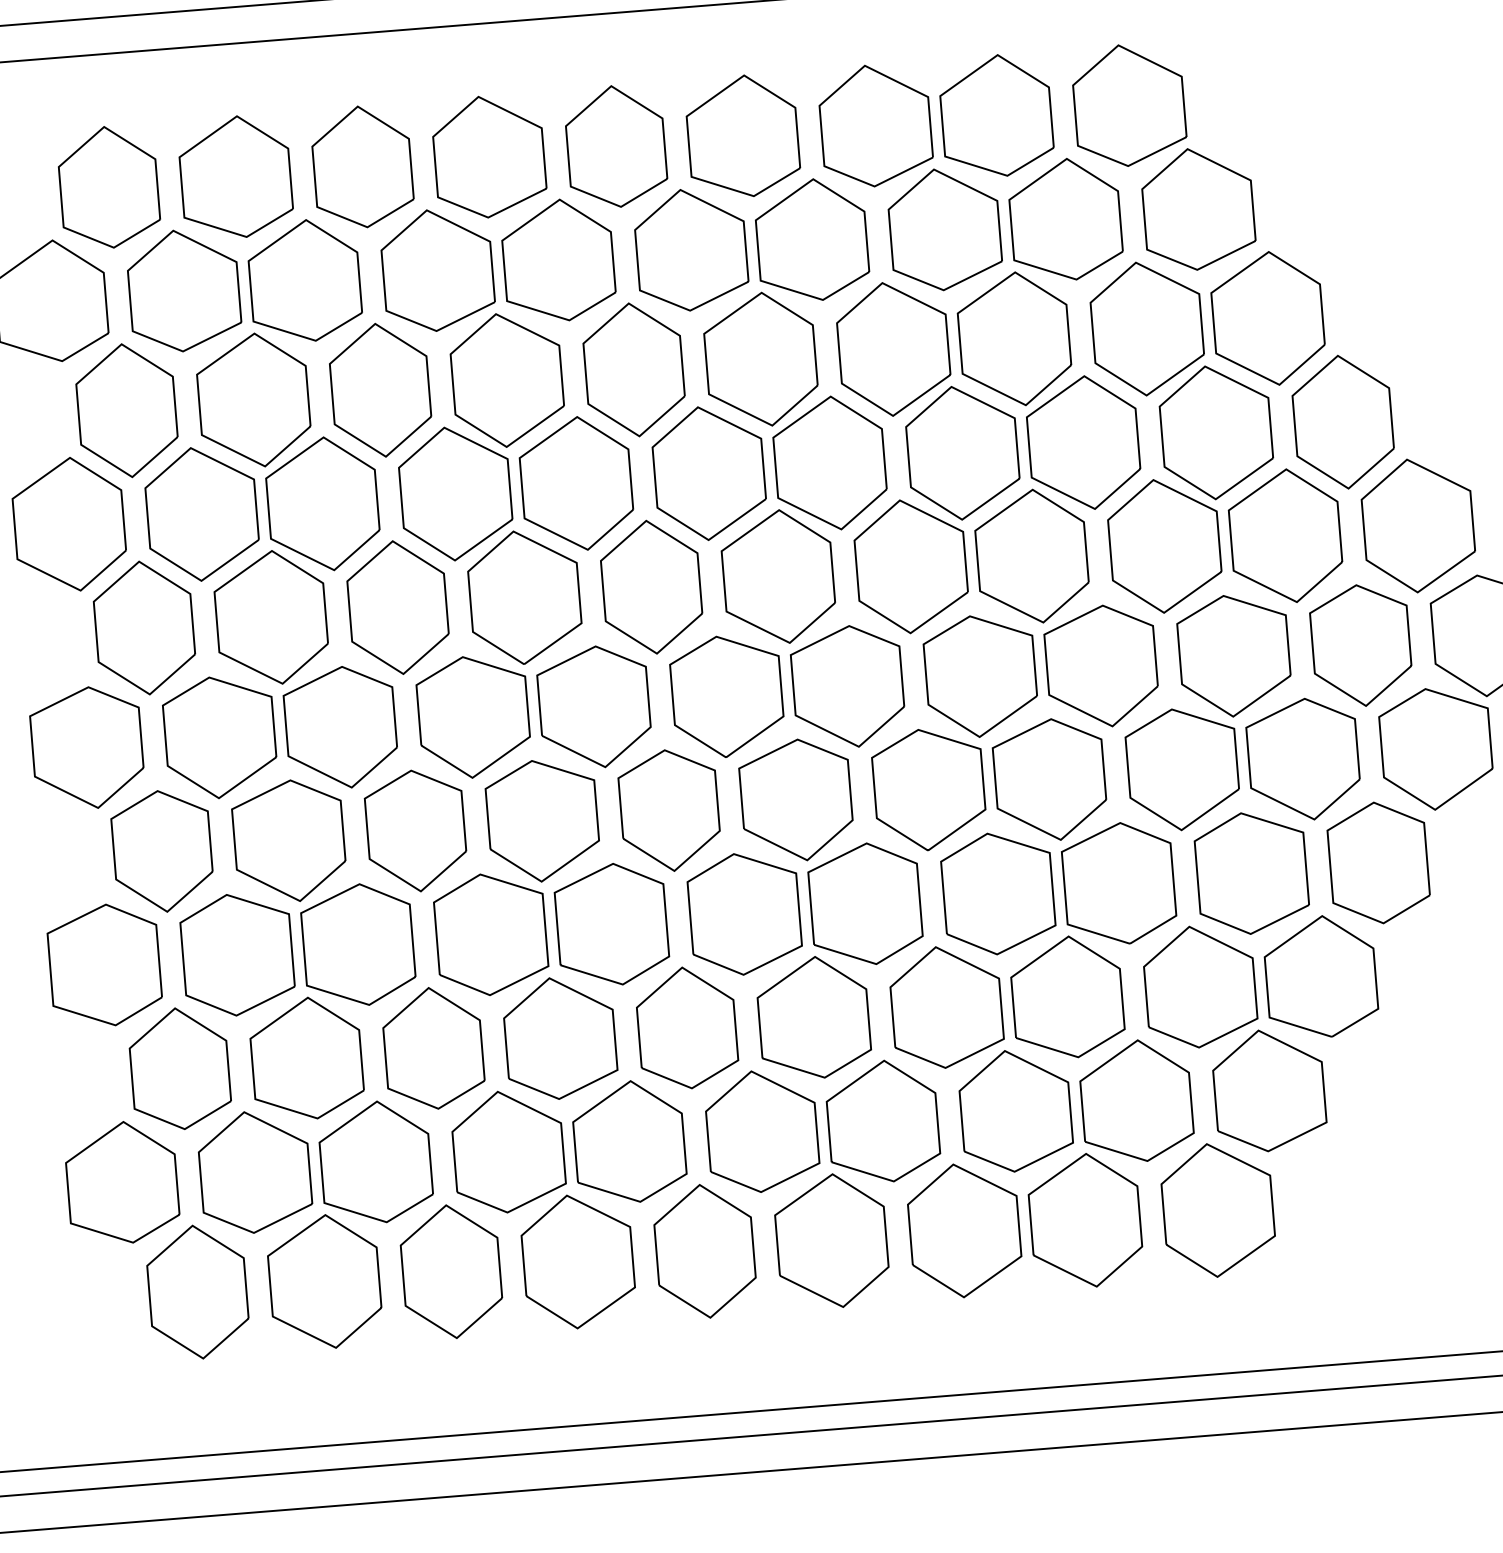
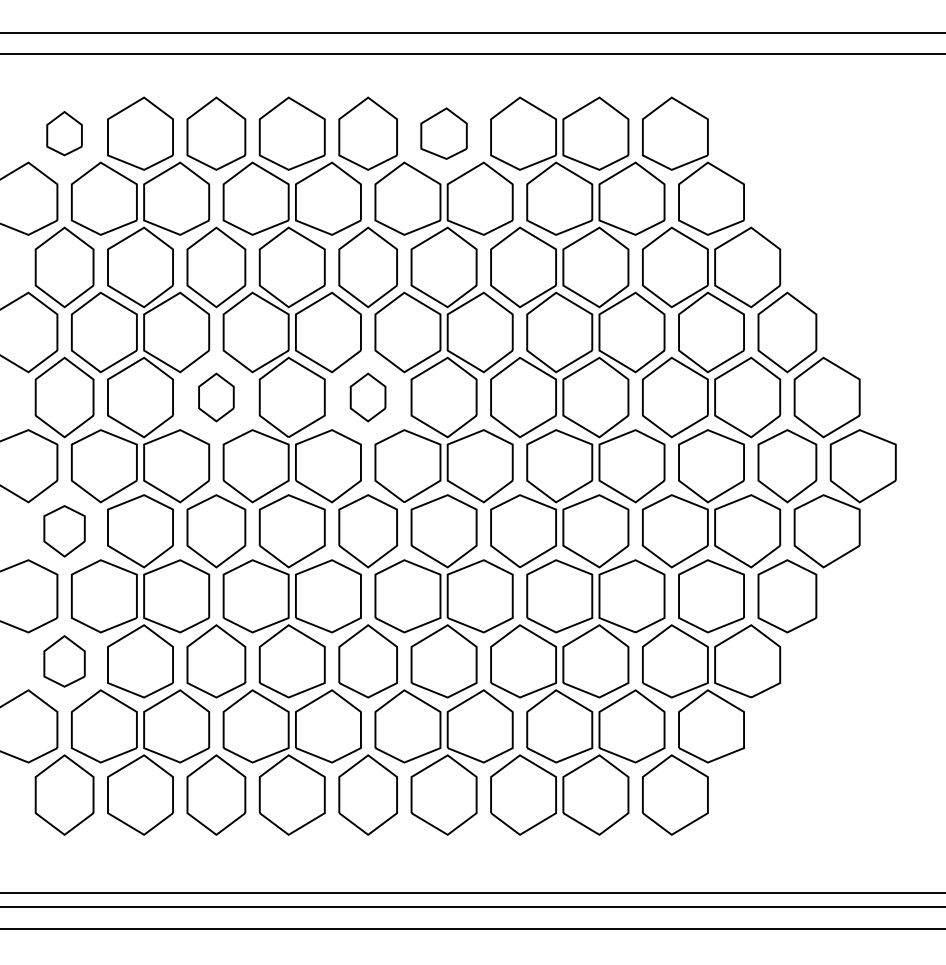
part: (741, 135) -> (443, 133), size x0.7
part: (108, 186) -> (64, 133), size x0.6
part: (650, 587) -> (367, 397), size x0.6
part: (398, 607) -> (216, 397), size x0.6
part: (162, 851) -> (64, 531), size x0.7
part: (179, 1068) -> (64, 661), size x0.7

